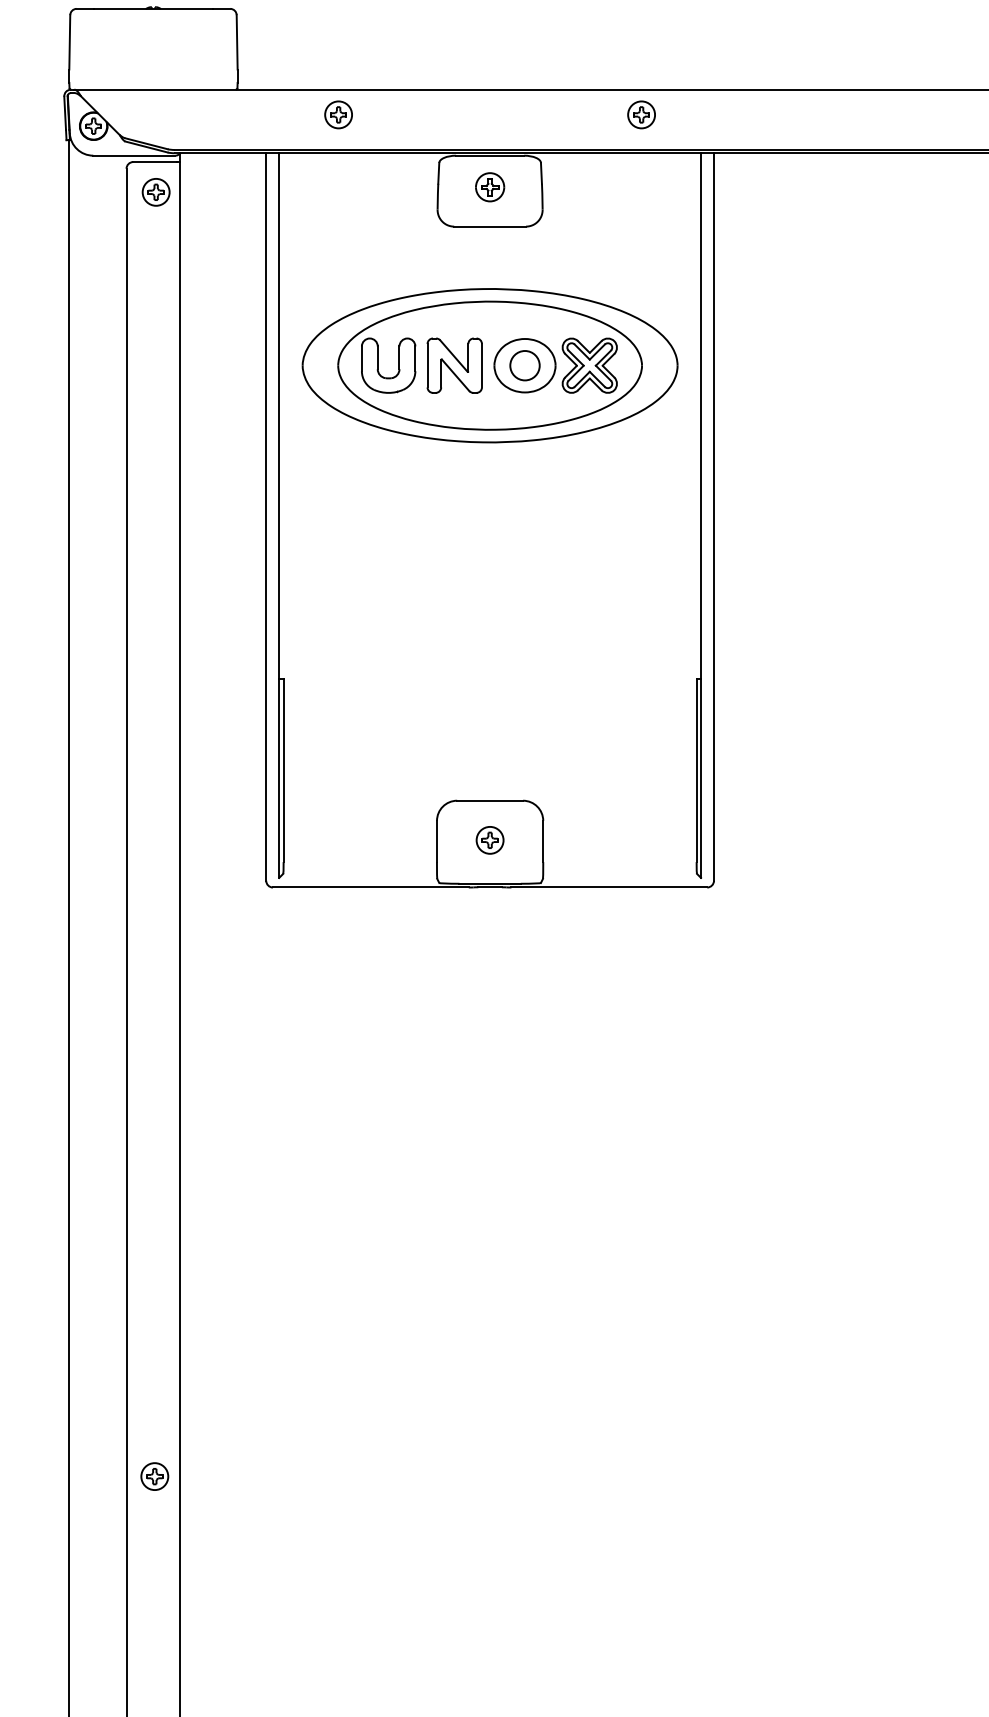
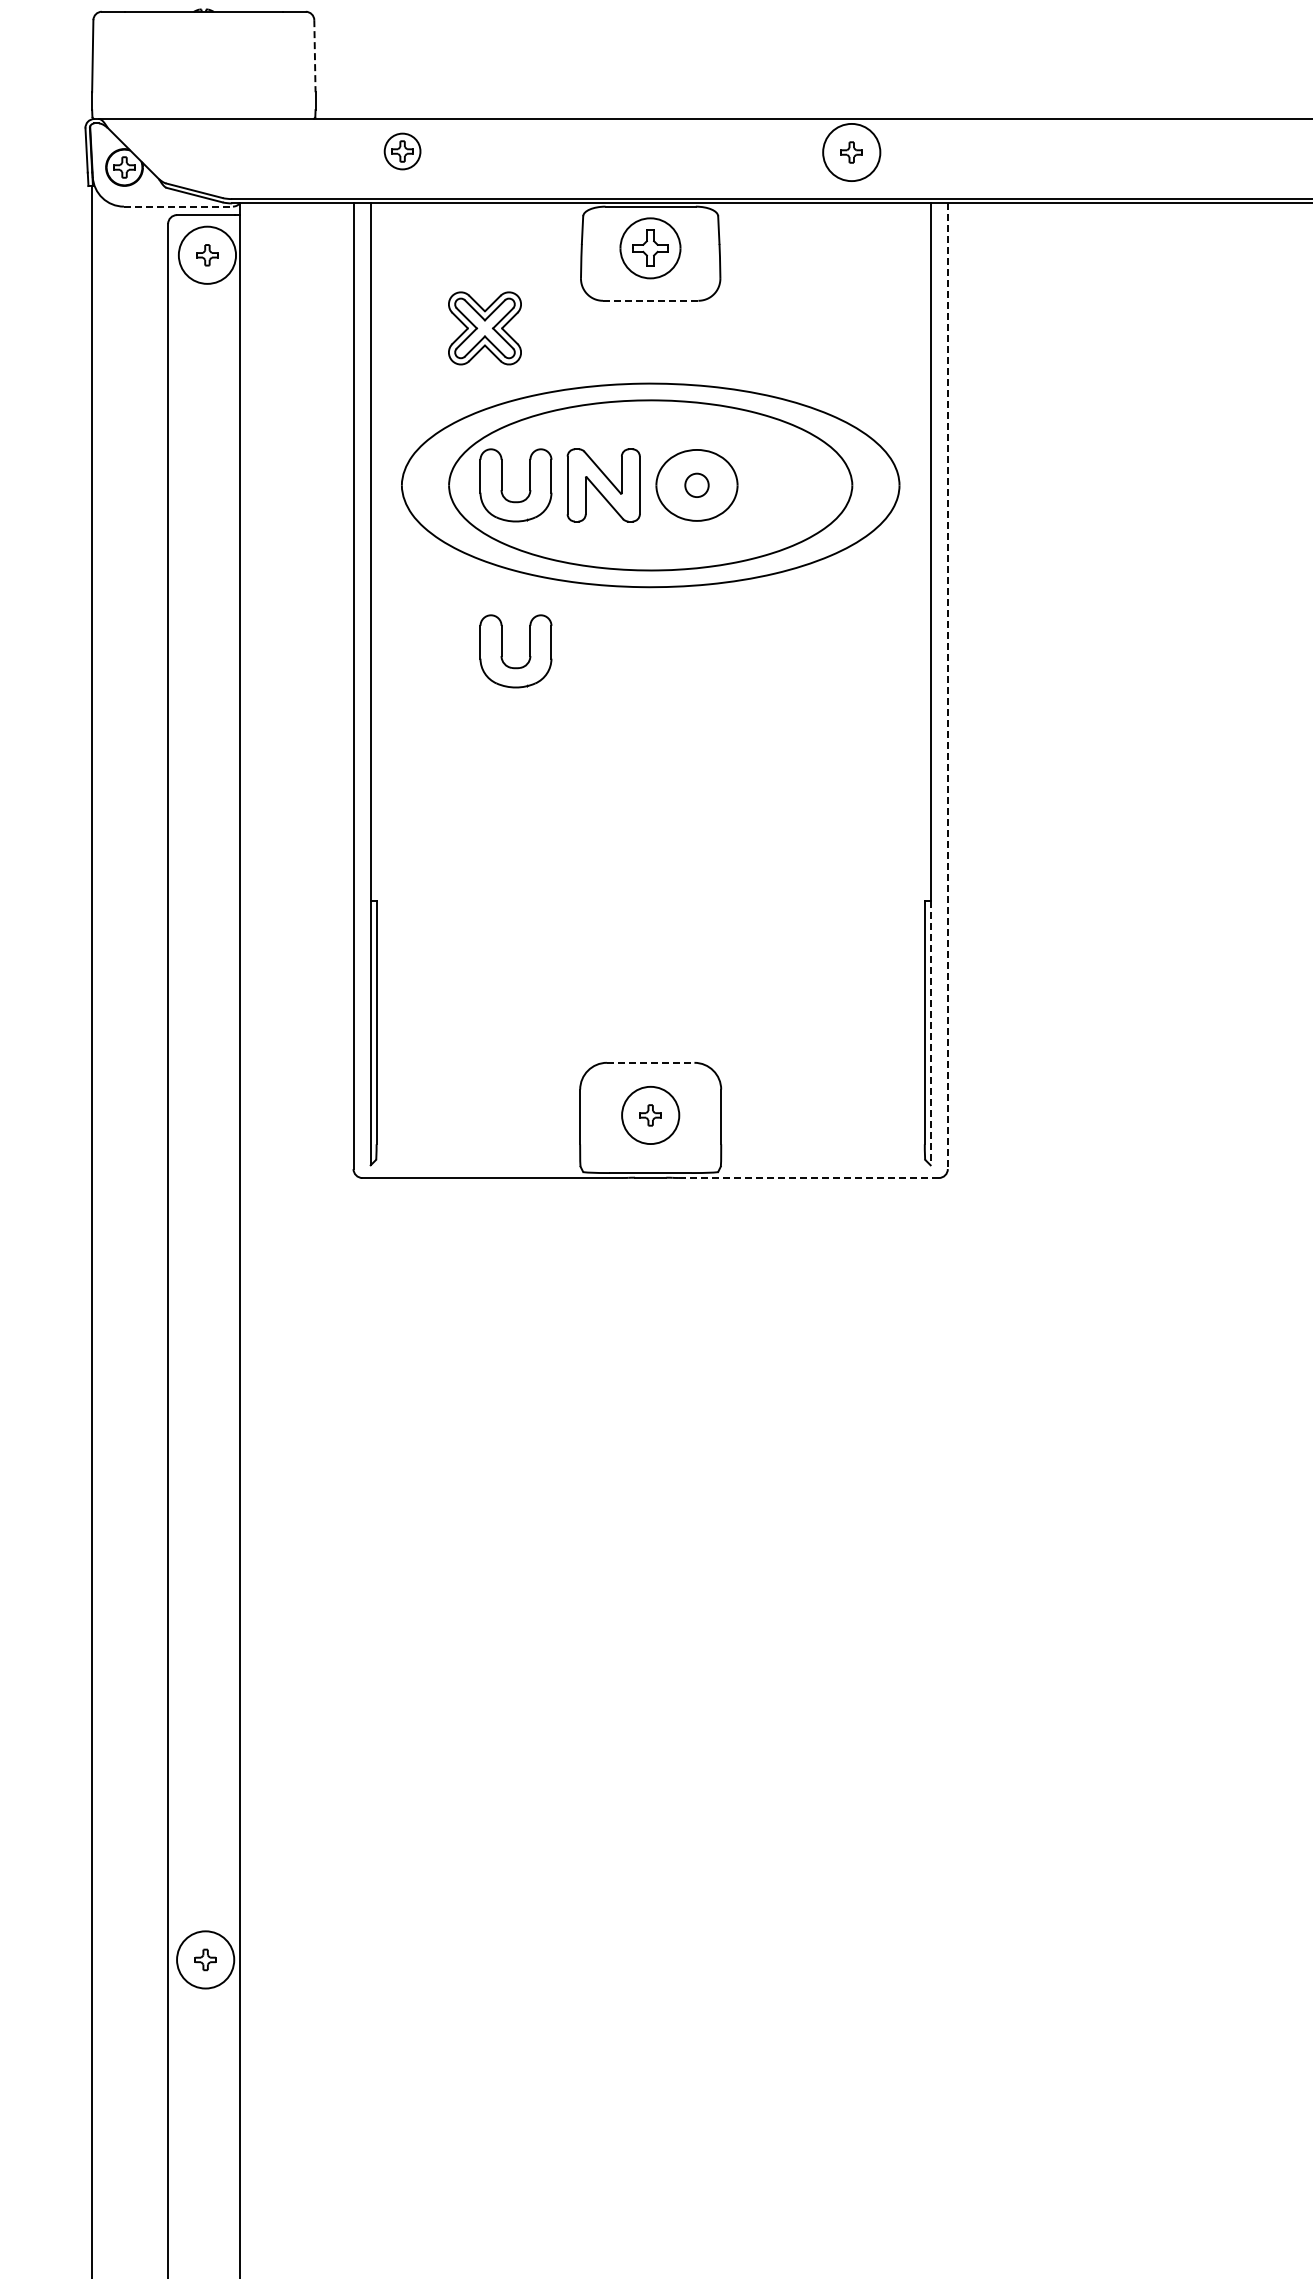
line: (236, 42) -> (314, 56), solid -> dashed
part: (338, 114) -> (402, 151), moved
circle: (641, 114) -> (851, 152), size x1.6
line: (134, 155) -> (178, 206), solid -> dashed
part: (489, 187) -> (650, 248), size x1.6
circle: (156, 192) -> (207, 255), size x1.6
line: (489, 226) -> (650, 300), solid -> dashed
circle: (524, 365) -> (696, 484), size x0.6
part: (589, 365) -> (484, 328), moved
part: (378, 490) -> (502, 651), added
line: (713, 517) -> (947, 686), solid -> dashed
line: (700, 778) -> (930, 1033), solid -> dashed
line: (489, 800) -> (650, 1062), solid -> dashed
circle: (489, 840) -> (650, 1115), size x1.6
line: (609, 887) -> (808, 1177), solid -> dashed
circle: (154, 1476) -> (205, 1959), size x1.6

